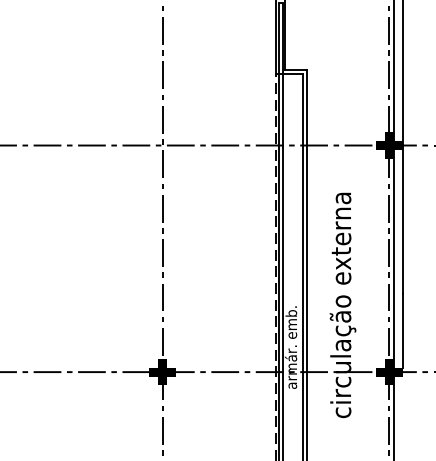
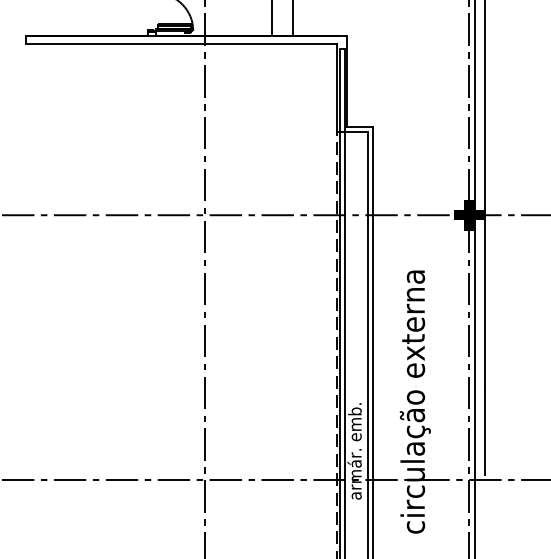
fill: (162, 371) -> (204, 479), removed
fill: (389, 371) -> (469, 479), removed

